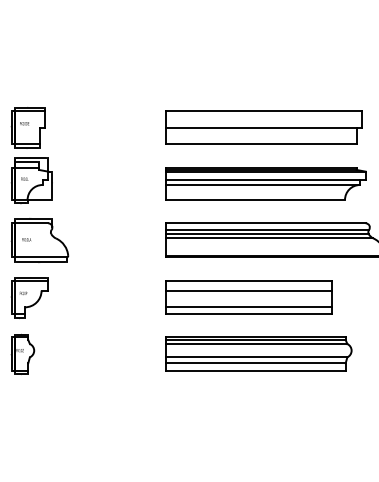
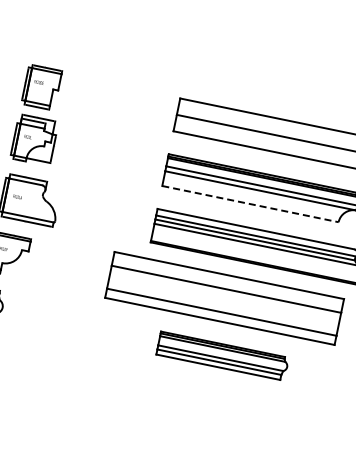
line: (255, 199) -> (250, 203), solid -> dashed
part: (248, 297) -> (224, 298), size x1.4
part: (258, 353) -> (222, 355), size x0.7

